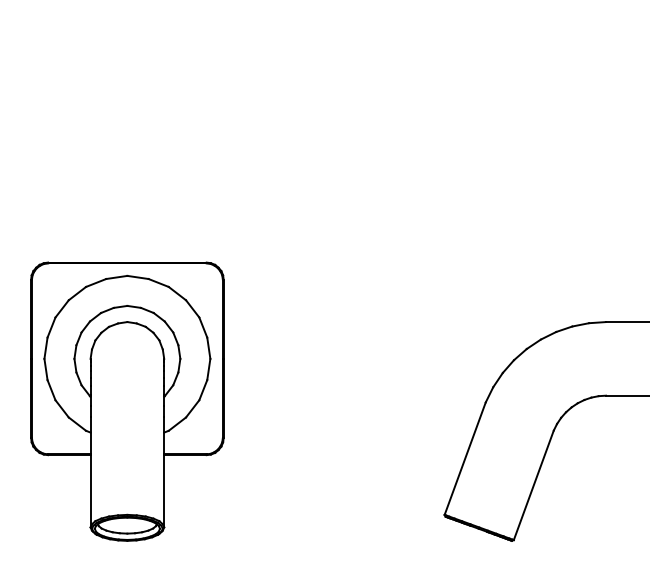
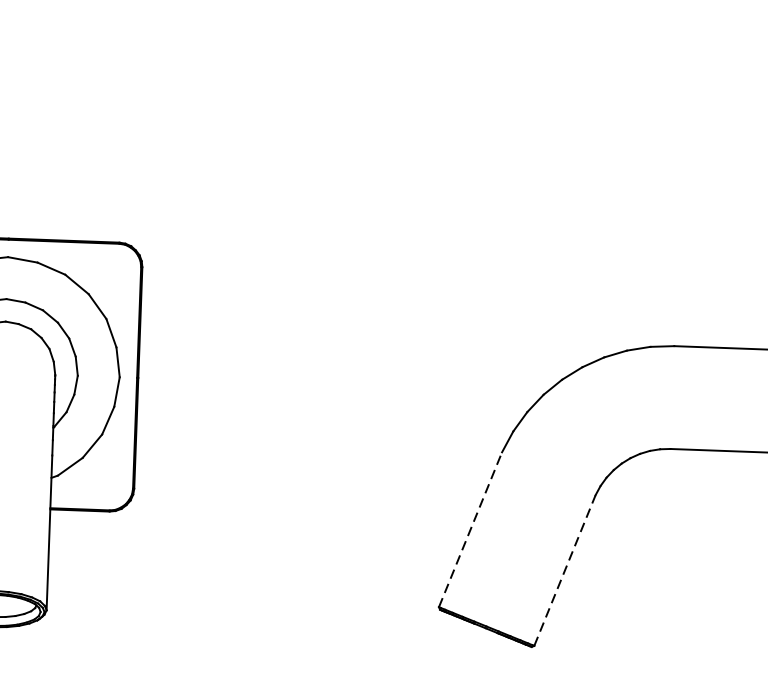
line: (465, 458) -> (470, 529), solid -> dashed
line: (533, 484) -> (564, 569), solid -> dashed

